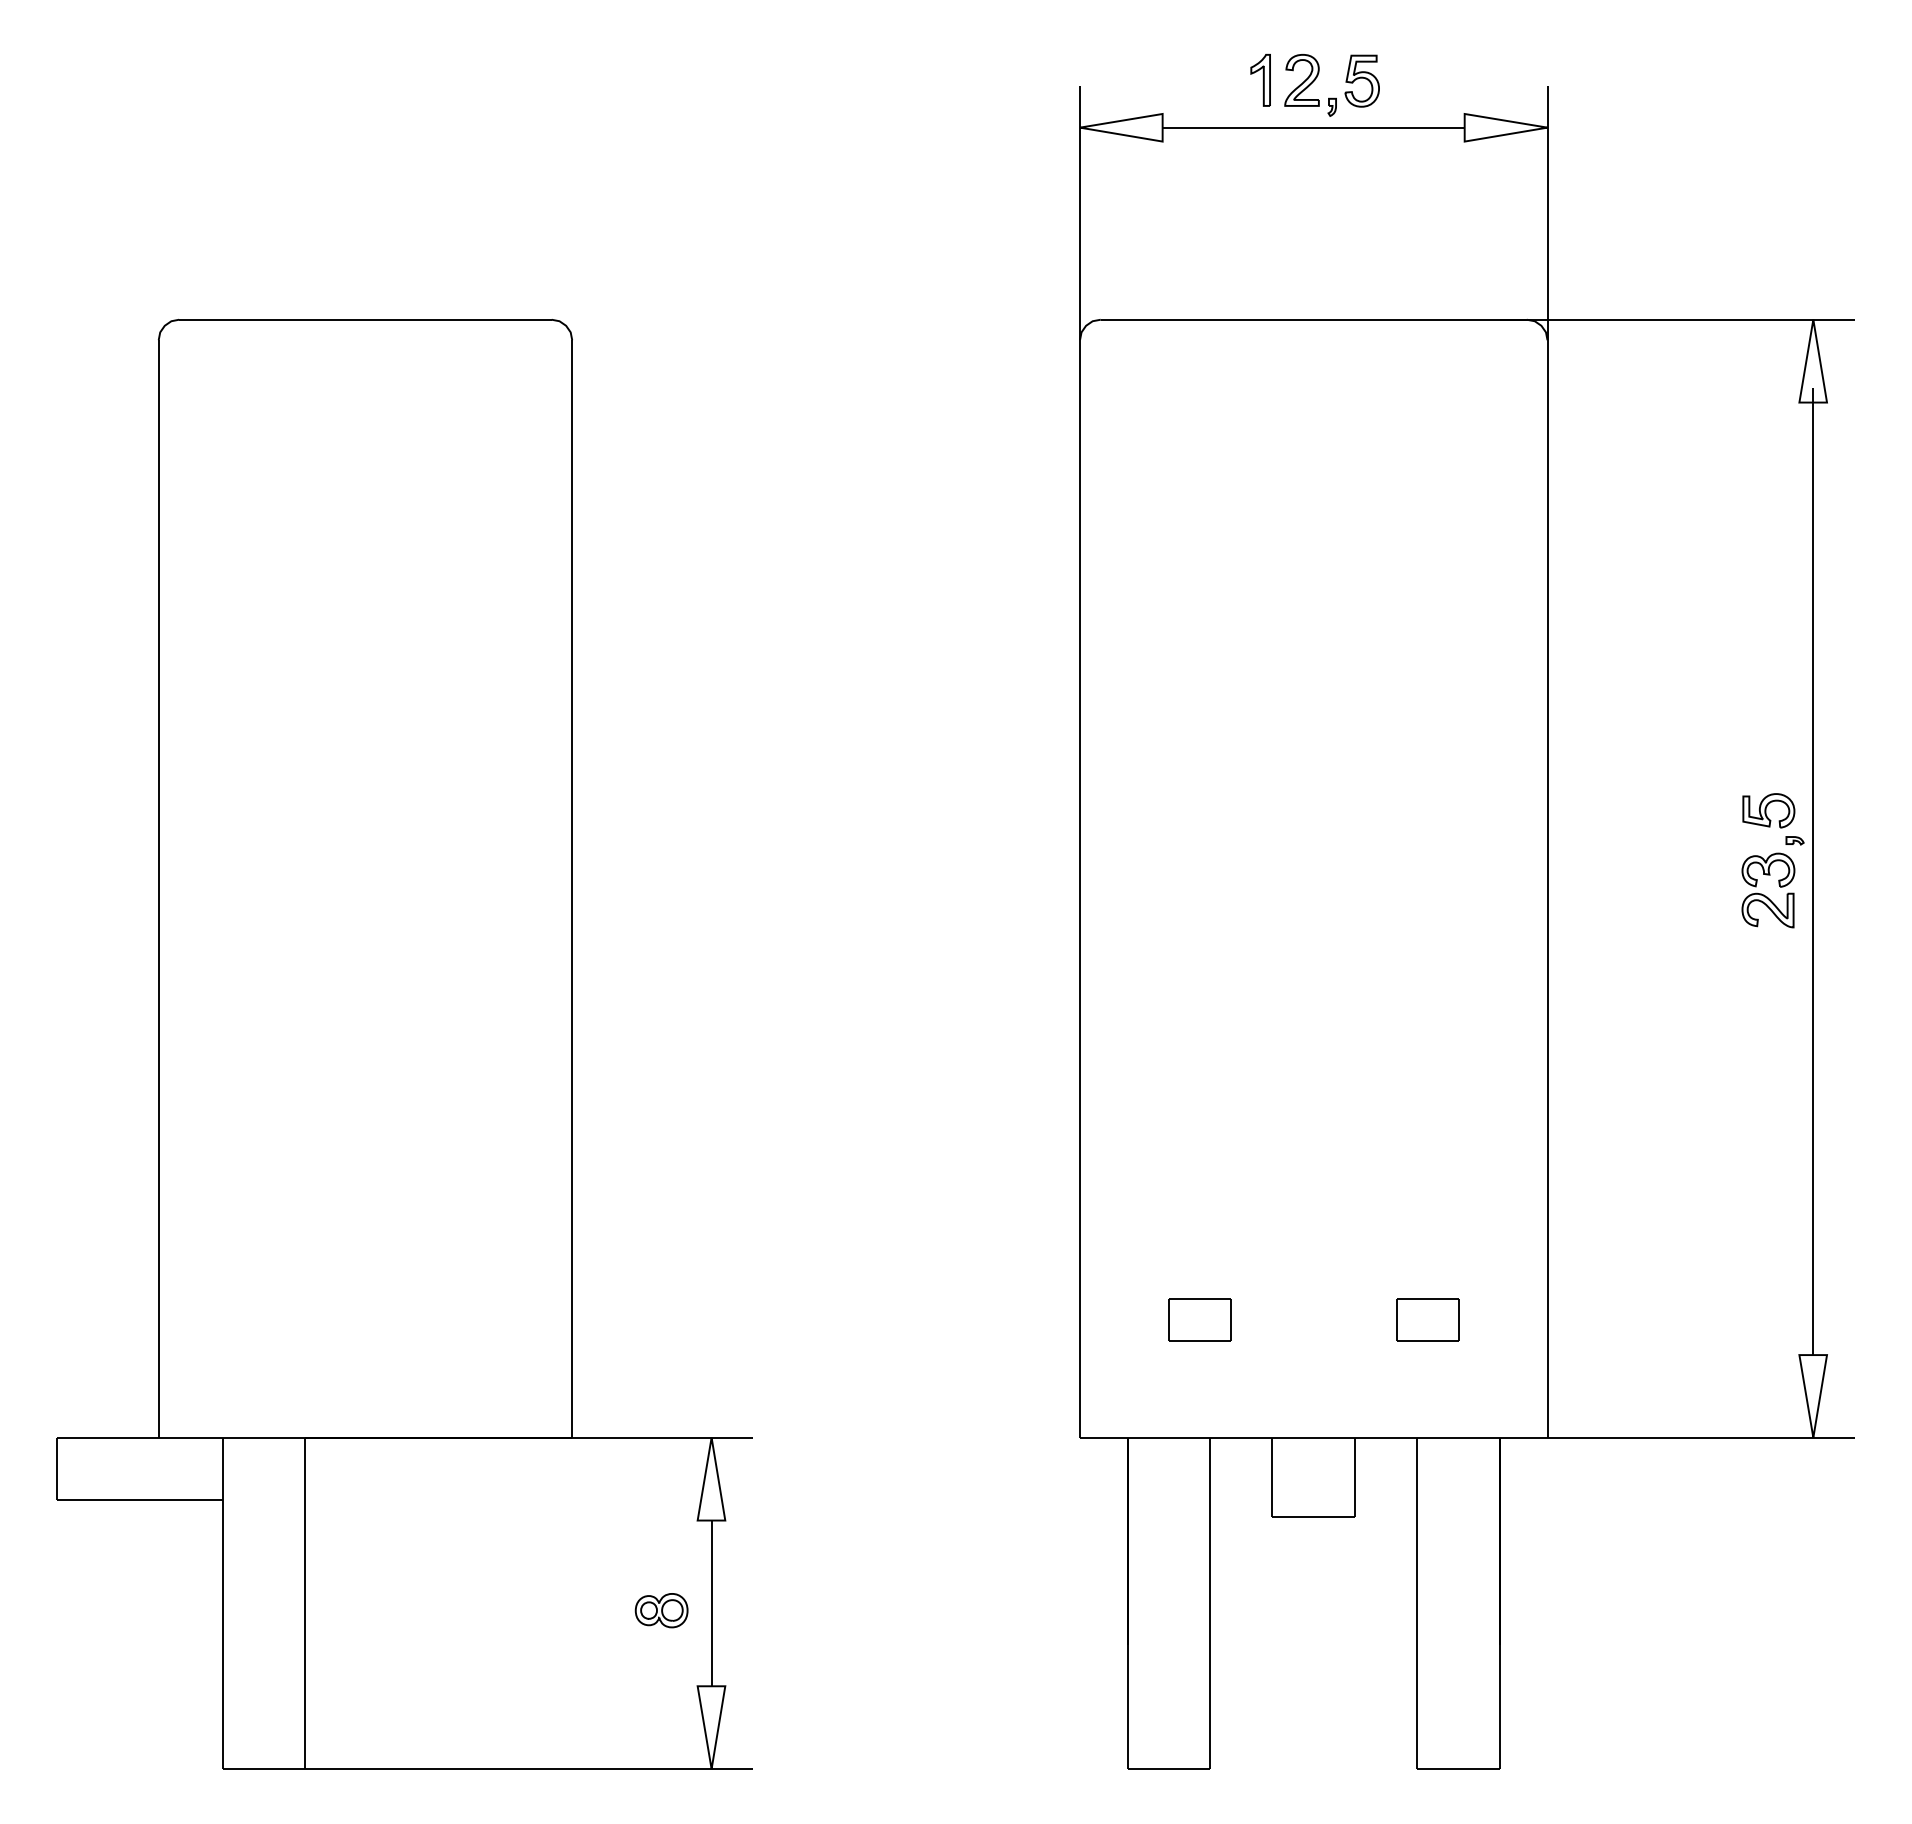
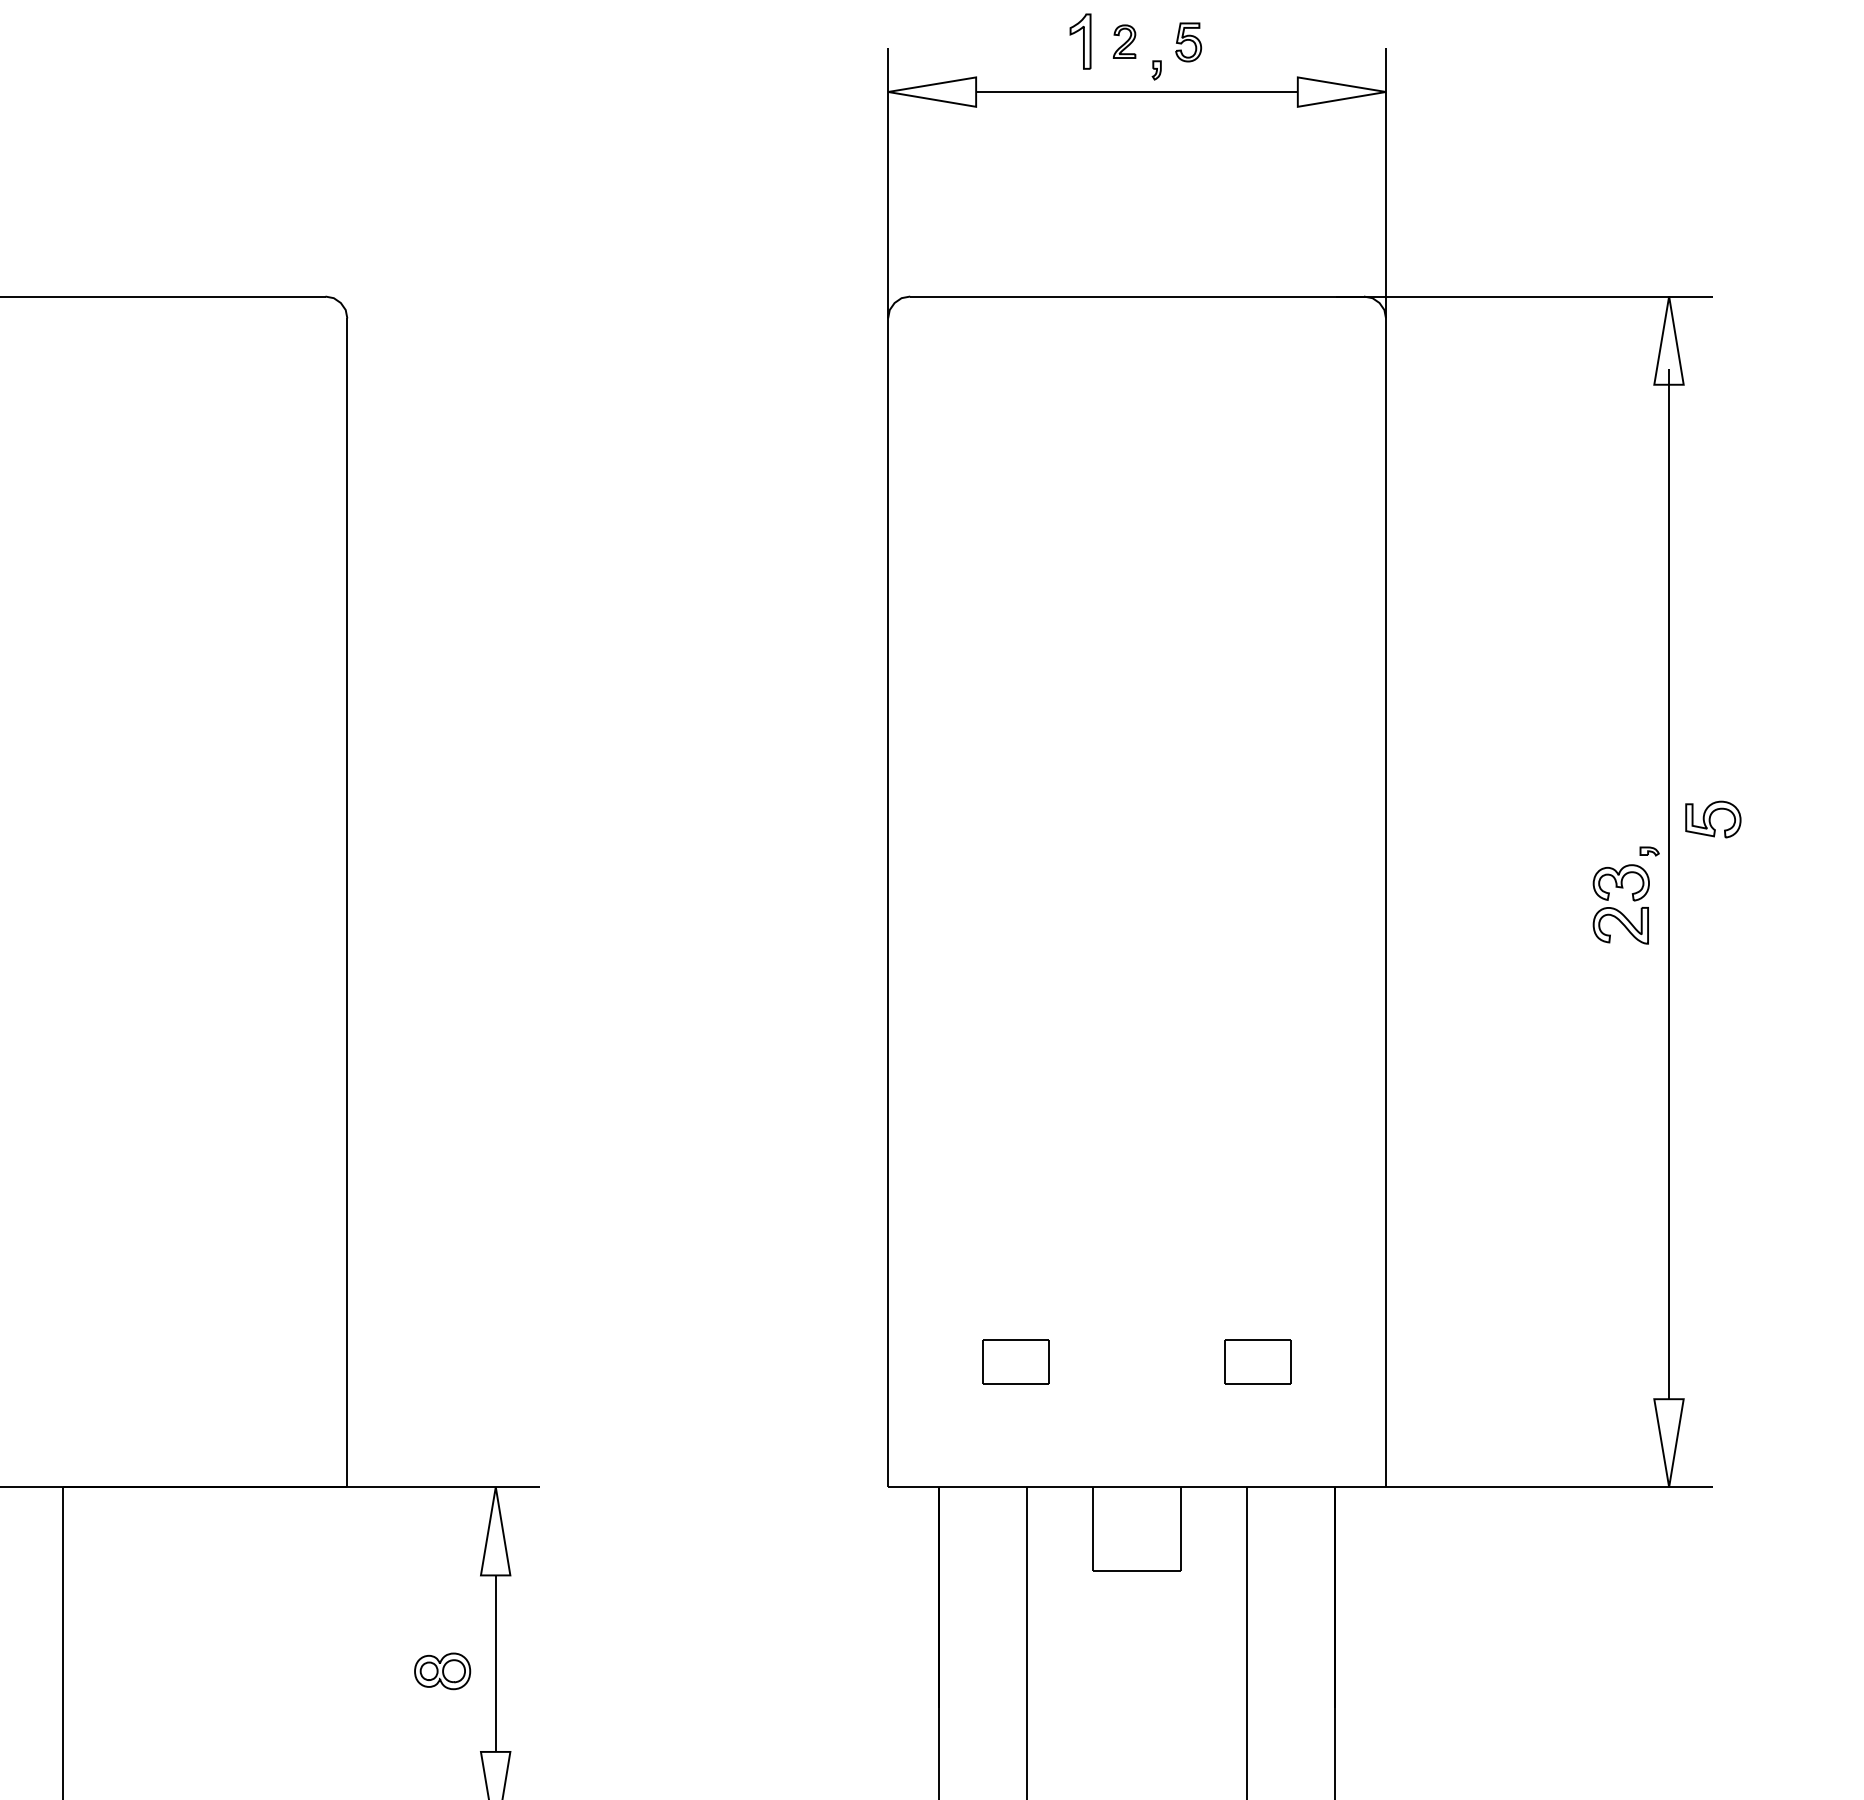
part: (1301, 80) -> (1124, 41), size x0.6
part: (1361, 80) -> (1187, 41), size x0.7
part: (1768, 810) -> (1712, 819), moved

